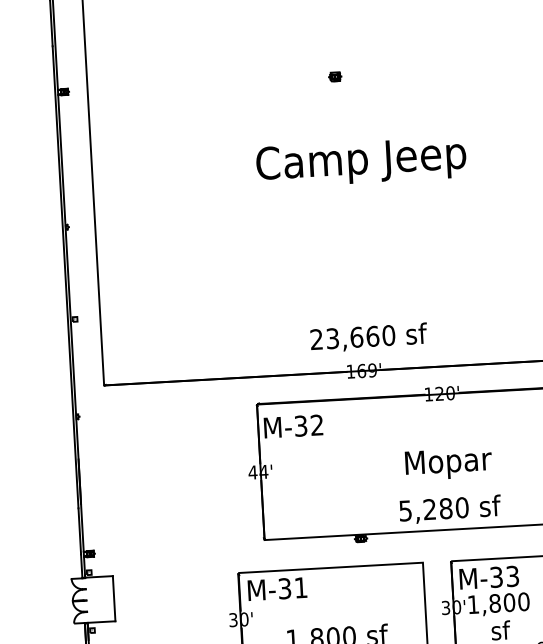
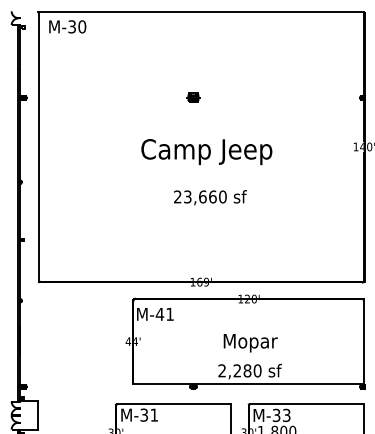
part: (335, 76) -> (193, 97), size x1.6
text: (369, 337) -> (210, 197), moved
text: (308, 424) -> (164, 313), M-32 -> M-41
text: (404, 510) -> (221, 370), 5,280 -> 2,280

